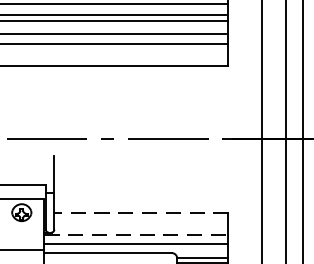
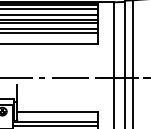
line: (140, 212) -> (57, 111), dashed -> solid
line: (136, 233) -> (55, 121), dashed -> solid

